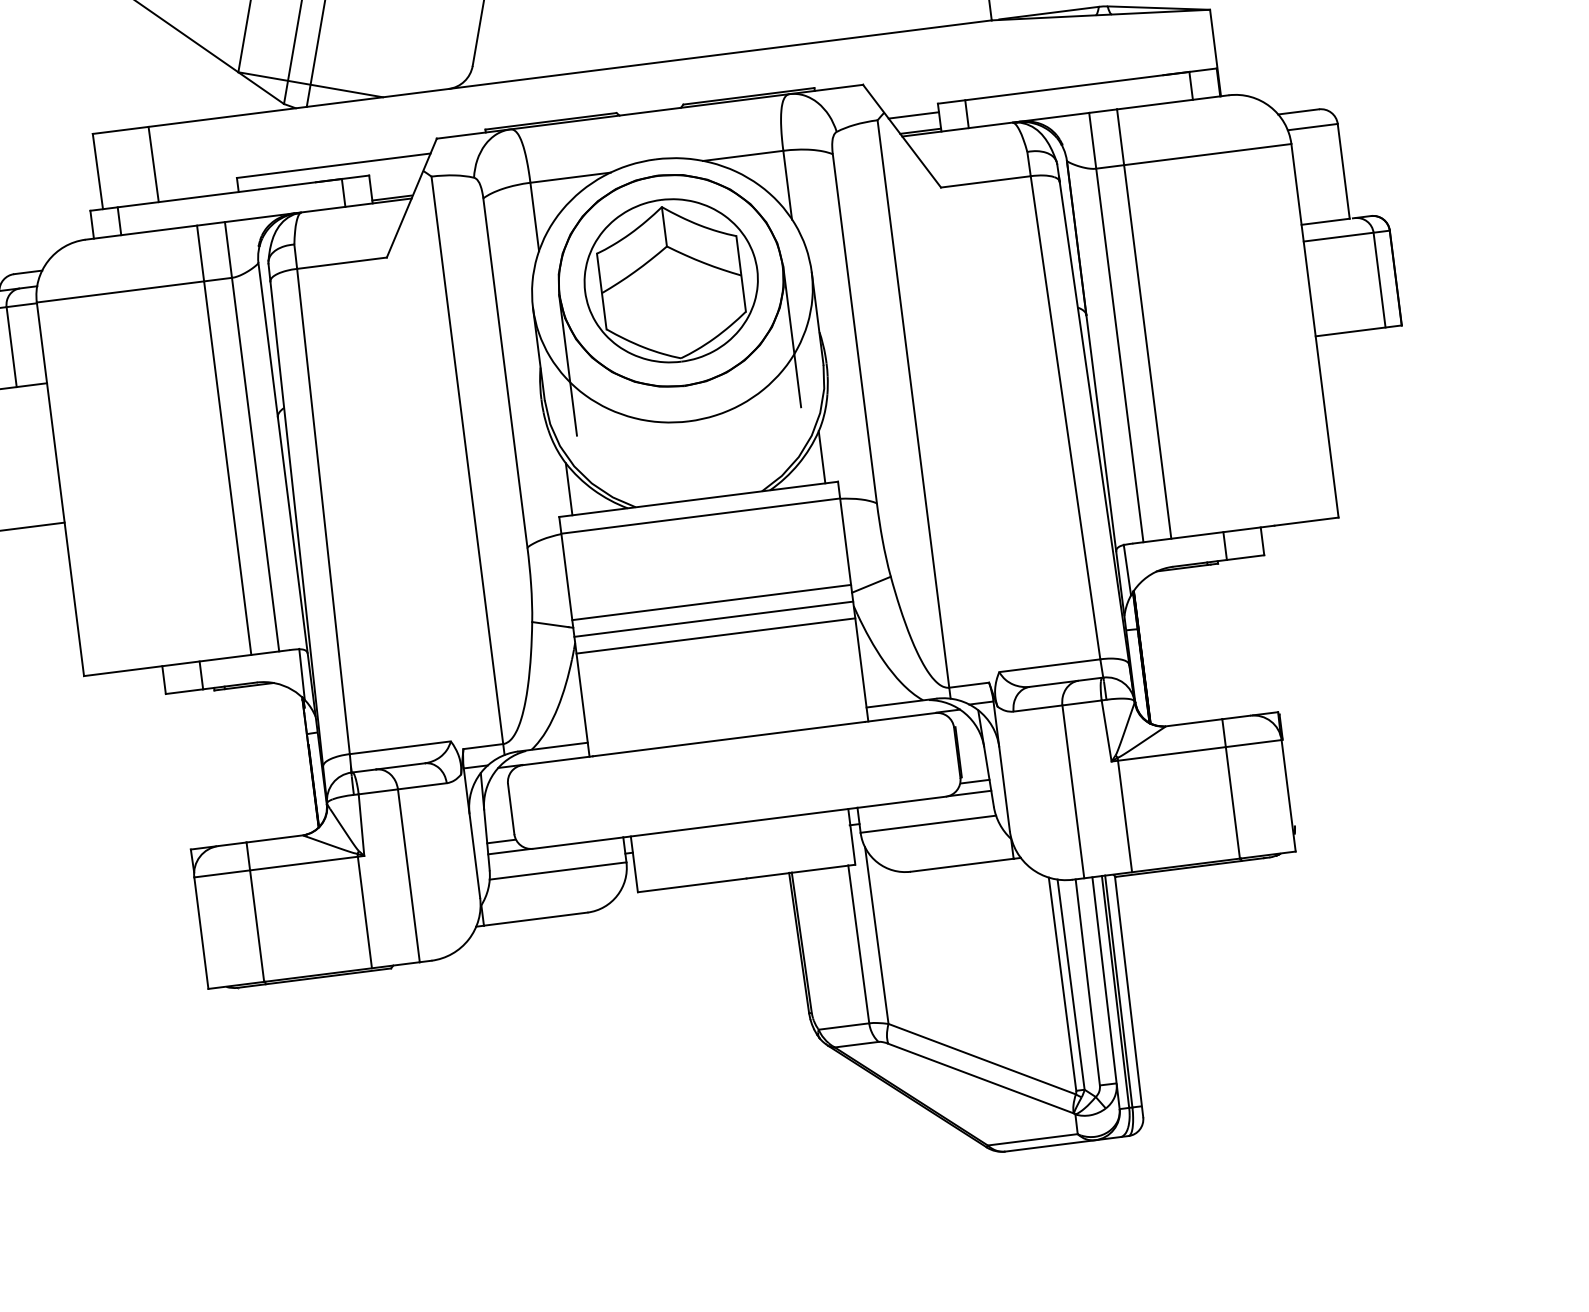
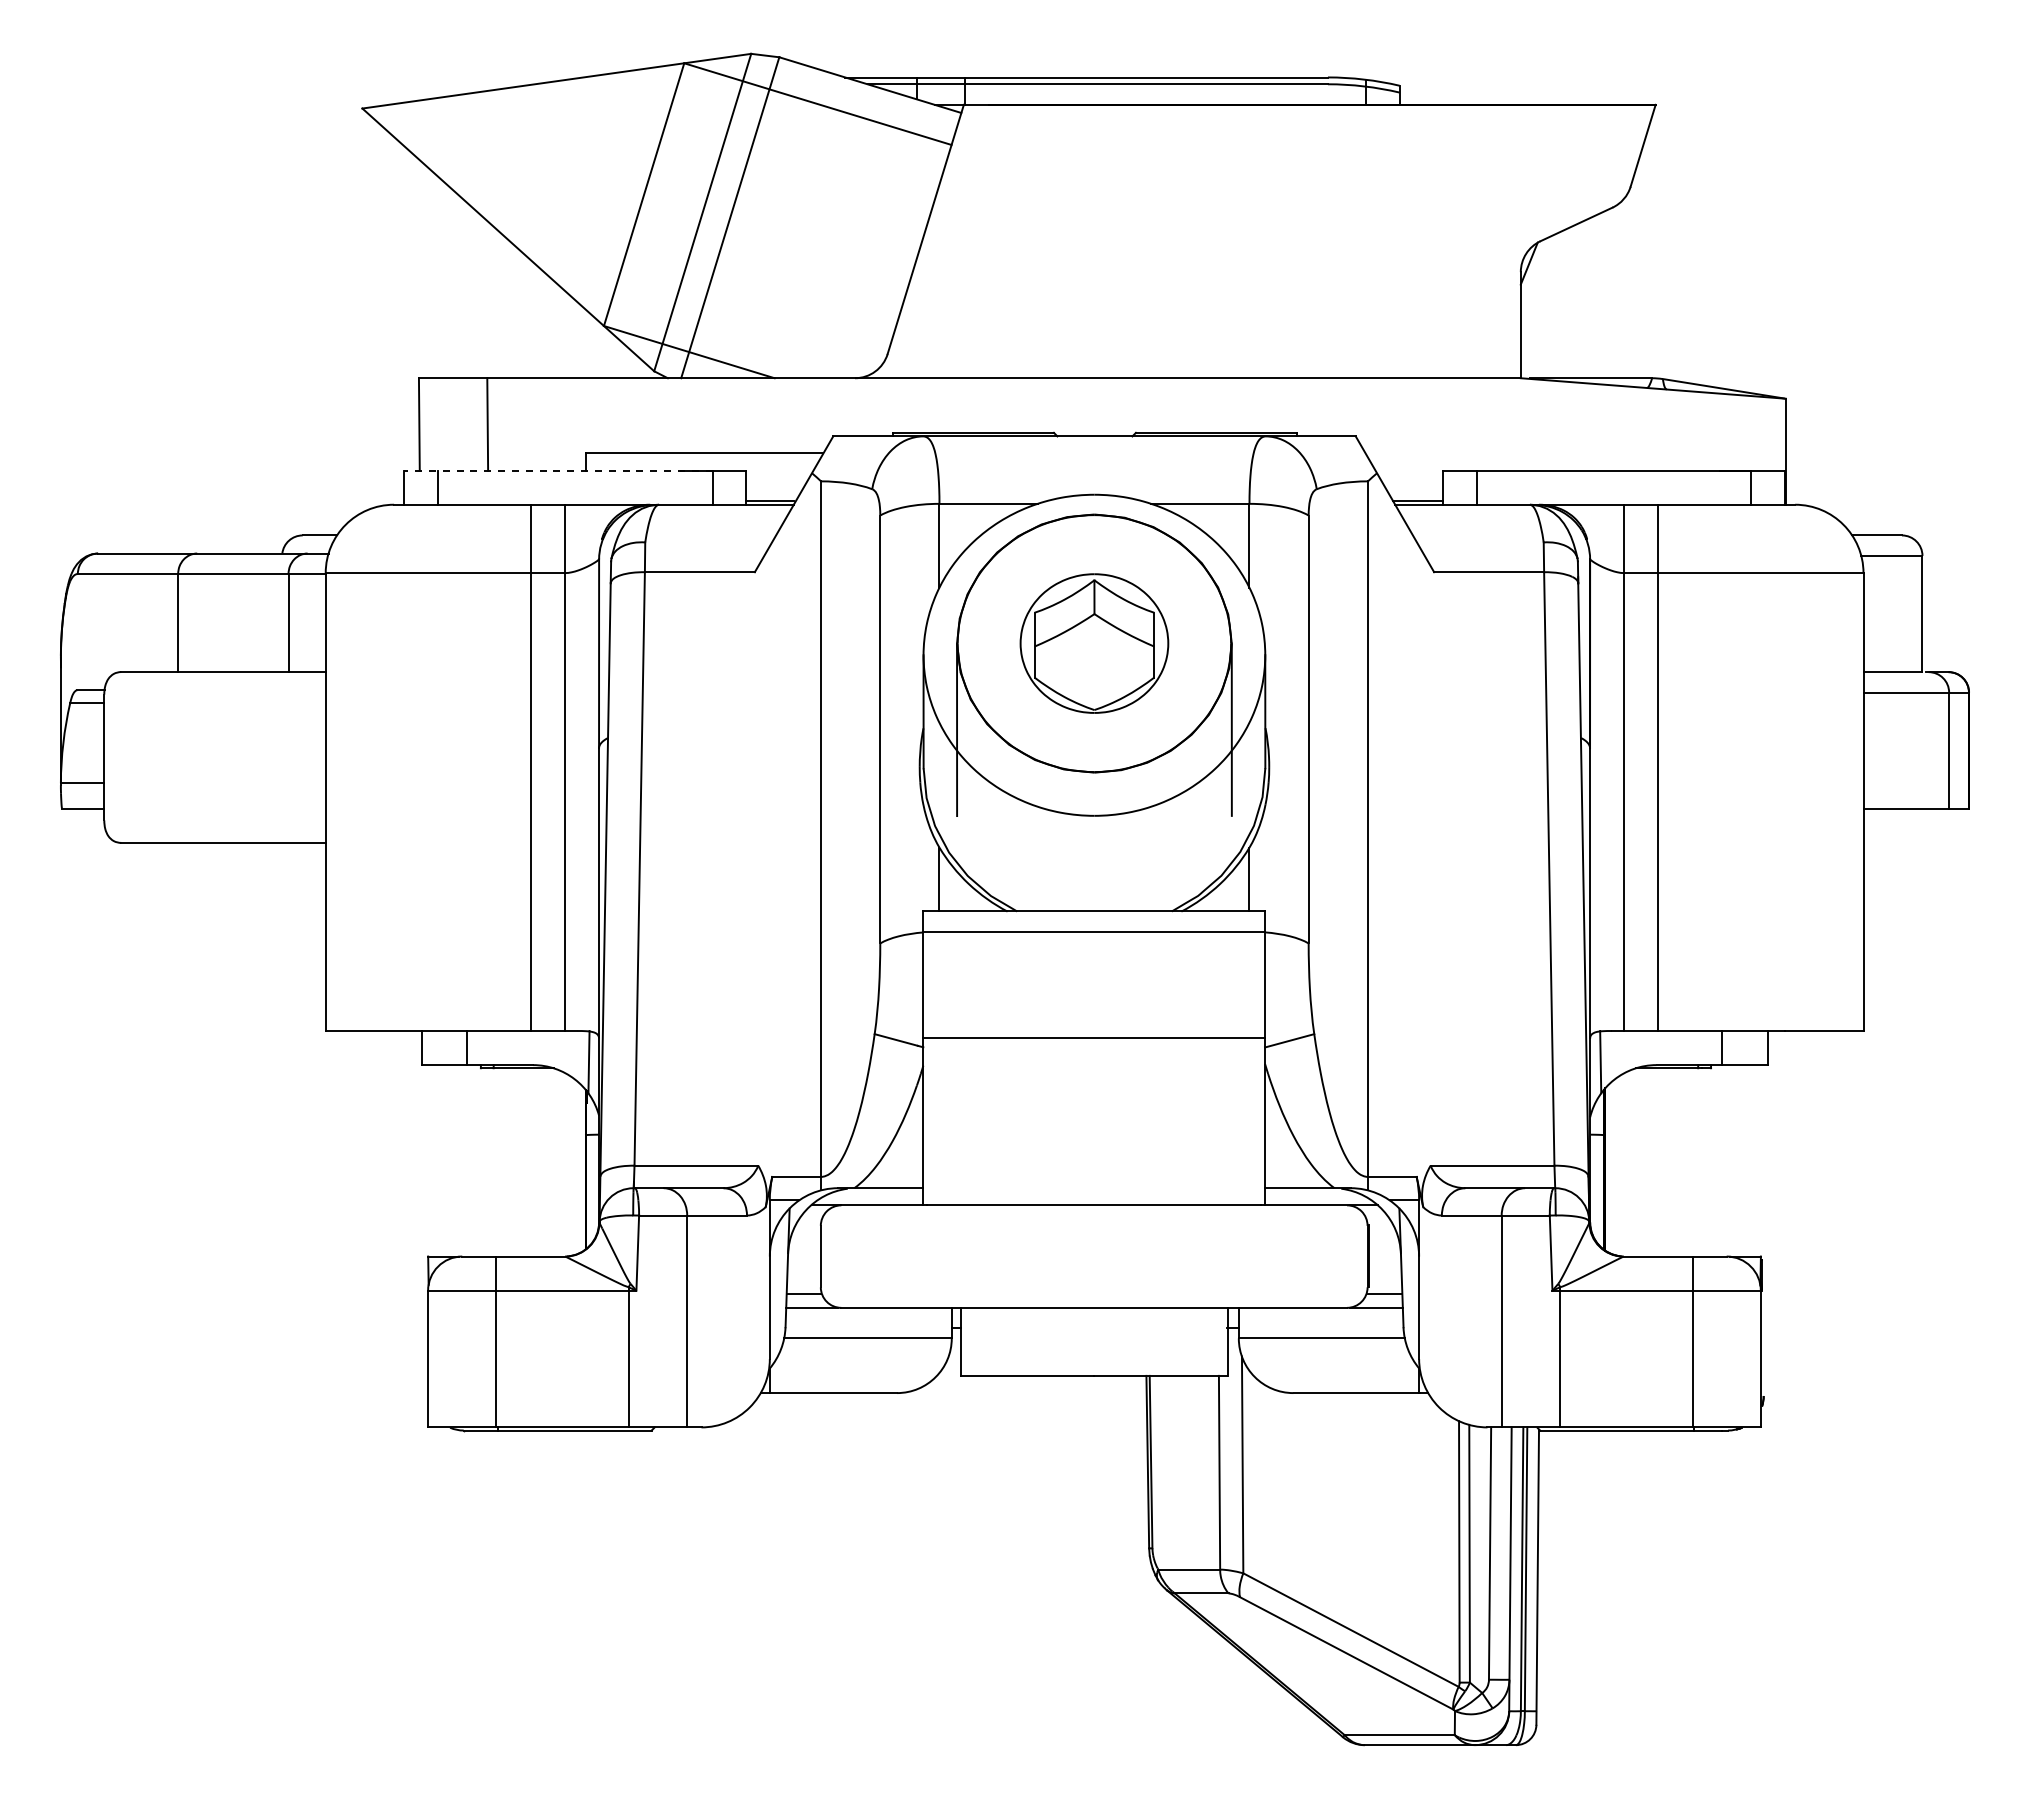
line: (914, 115) -> (1412, 481), removed
line: (215, 194) -> (557, 470), solid -> dashed
part: (671, 280) -> (1094, 643), size x0.7
line: (714, 619) -> (1094, 1058), removed
line: (716, 635) -> (1094, 1078), removed

